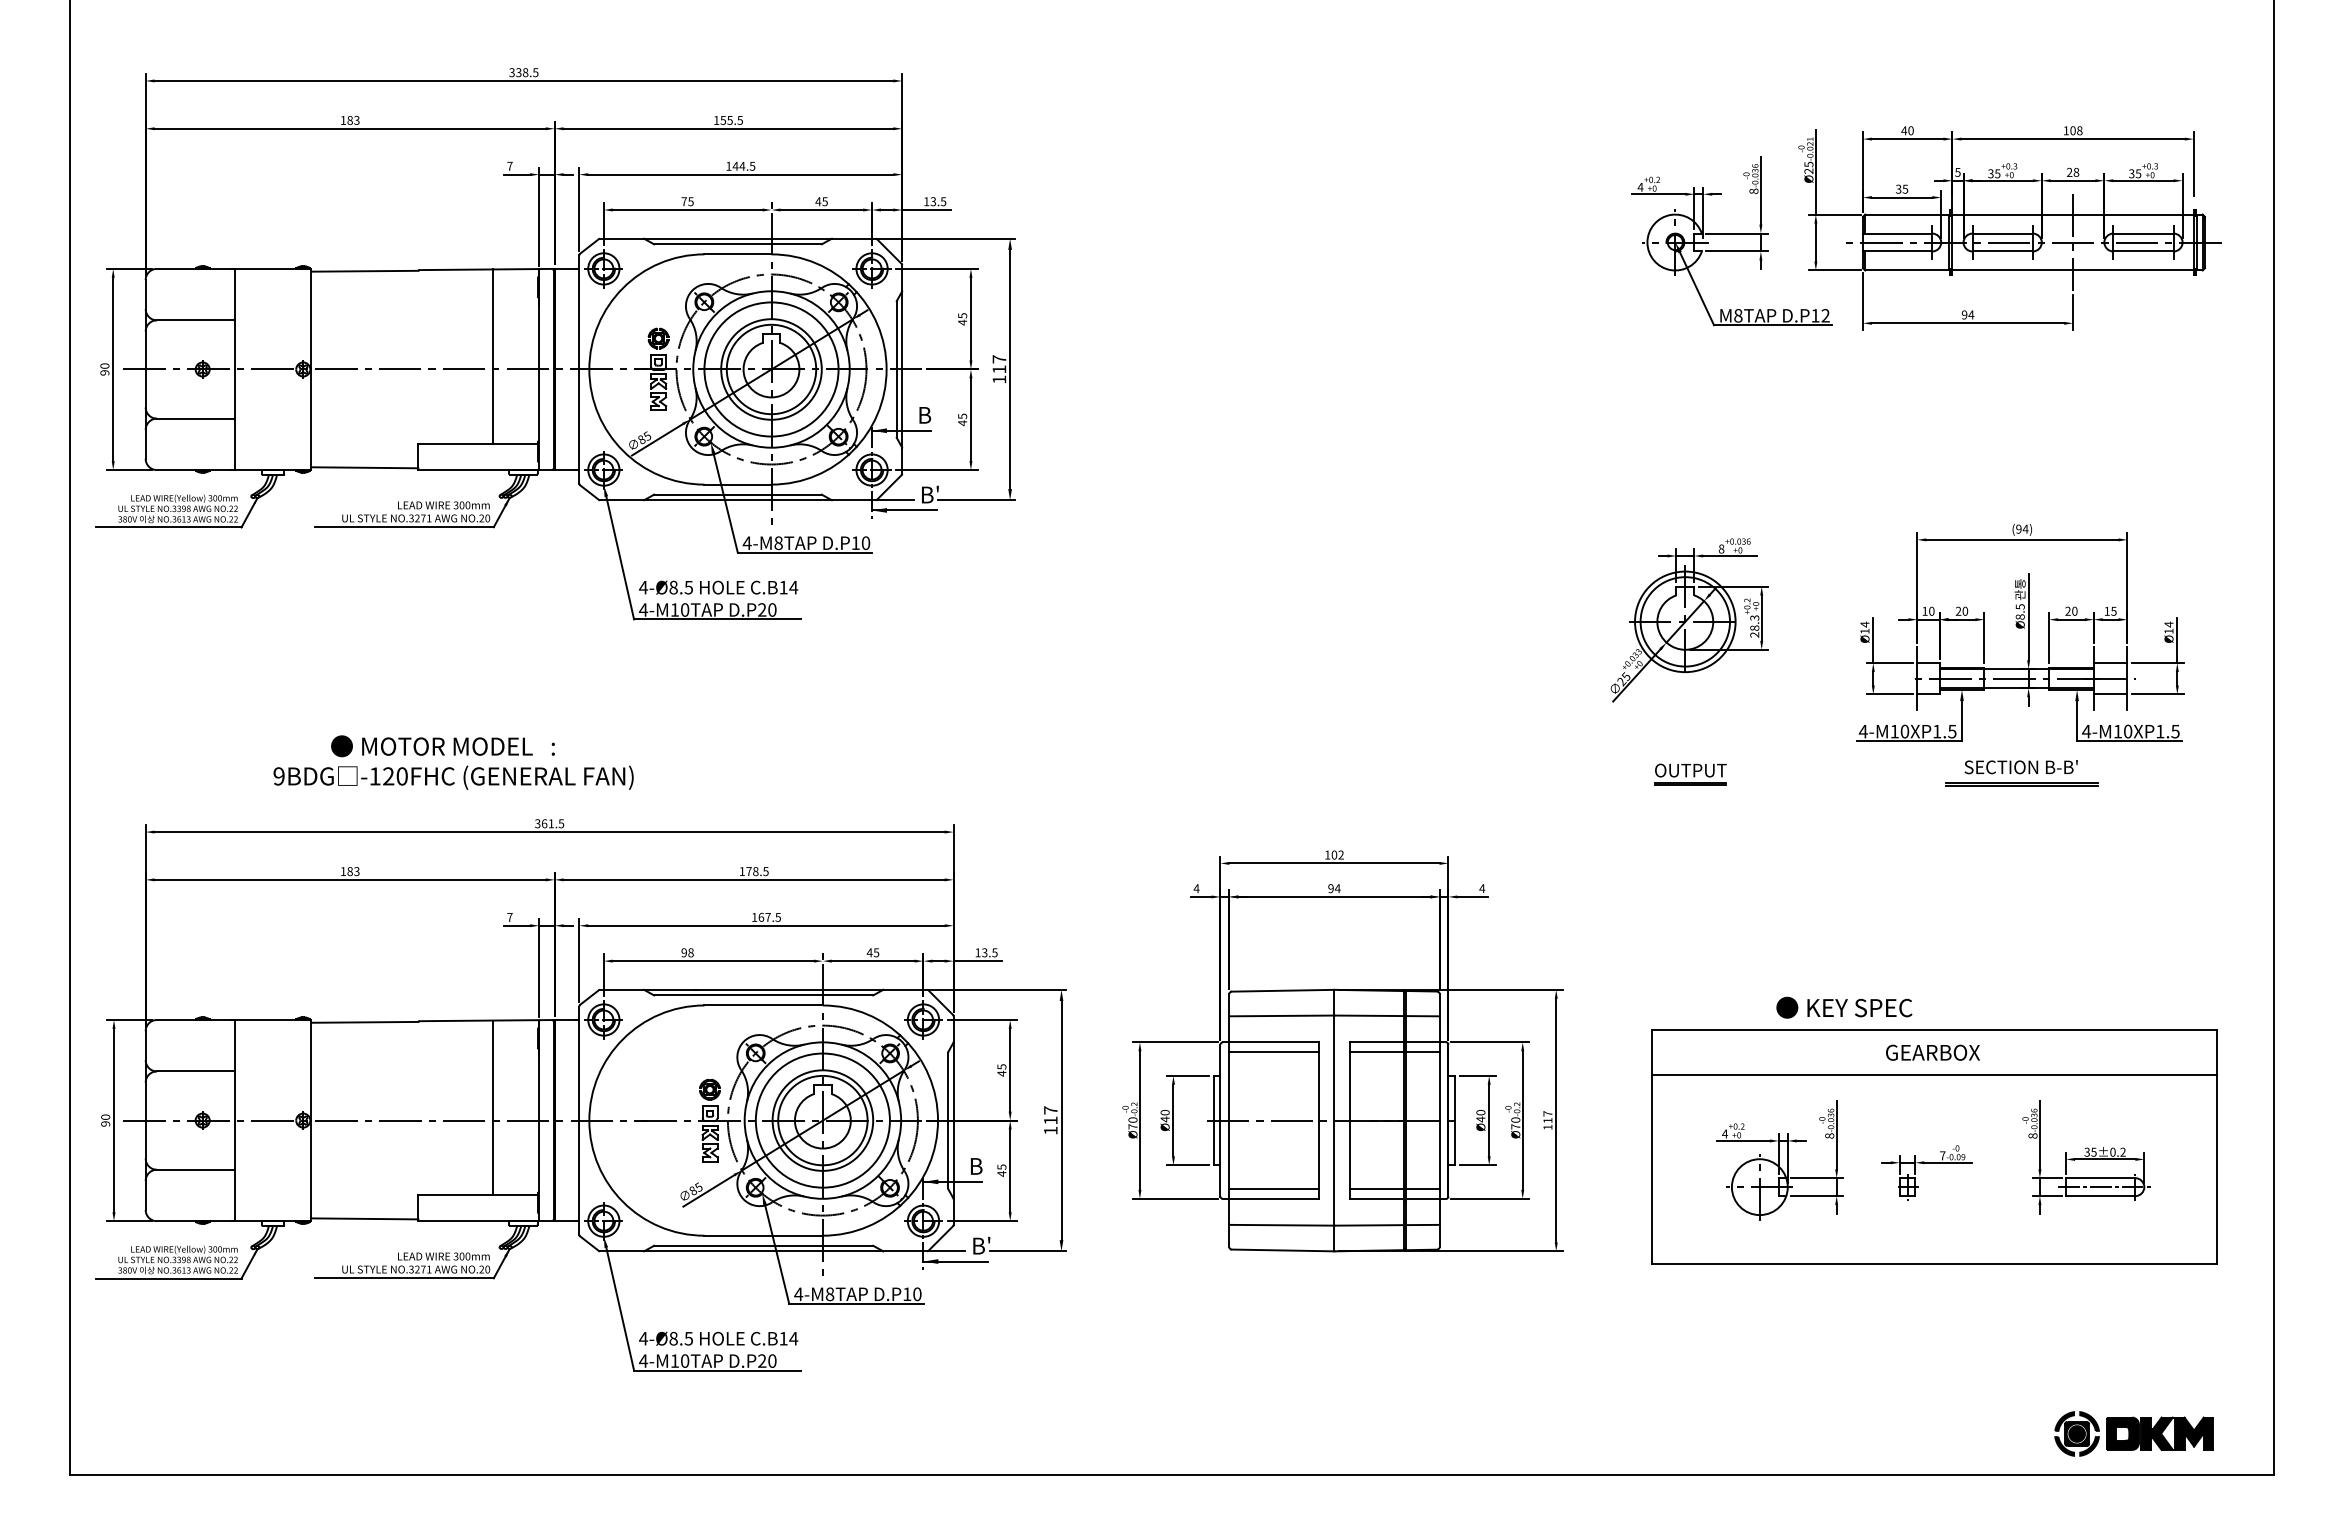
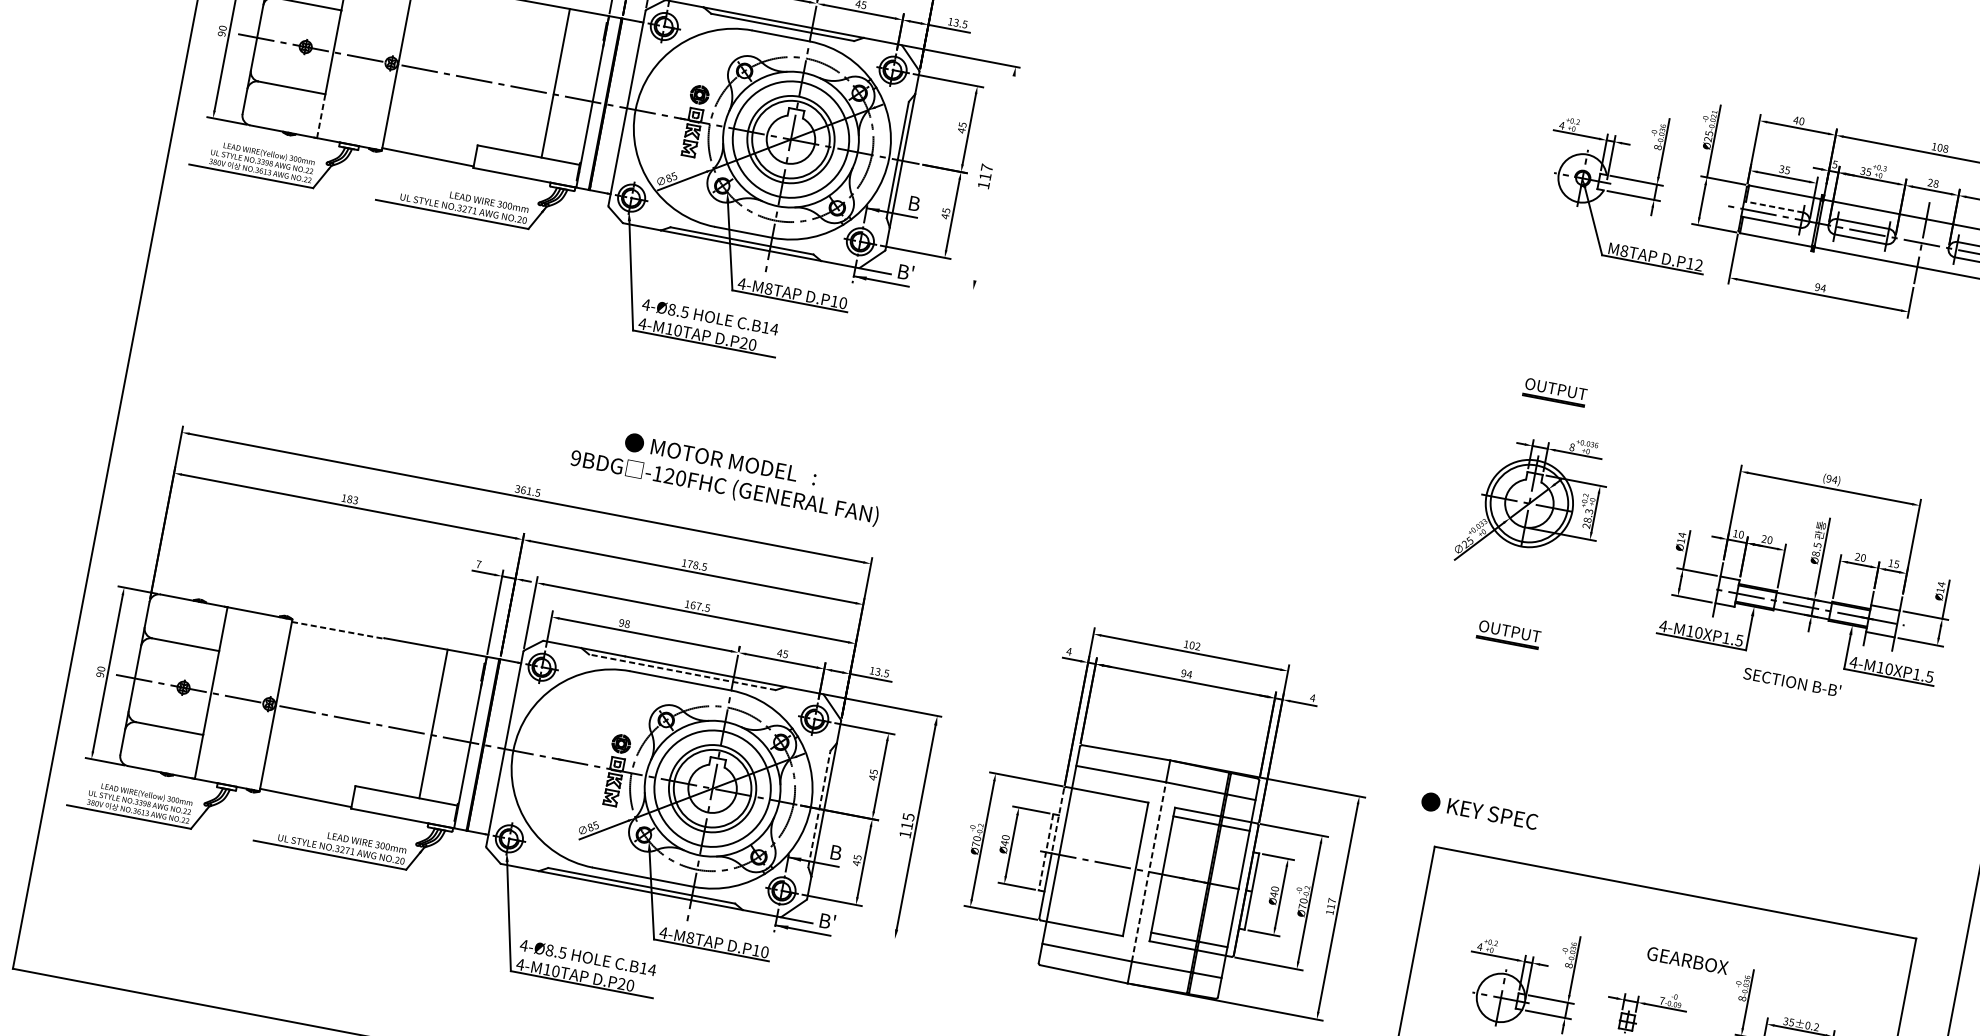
line: (1897, 233) -> (1773, 206), solid -> dashed
line: (1010, 369) -> (994, 178), removed
line: (235, 444) -> (321, 116), solid -> dashed
part: (1690, 490) -> (1555, 392), added
line: (976, 500) -> (944, 284), removed
text: (453, 762) -> (727, 474), moved
line: (2021, 783) -> (1789, 696), removed
line: (763, 995) -> (682, 672), solid -> dashed
text: (1844, 1007) -> (1479, 811), moved
line: (364, 1022) -> (337, 630), solid -> dashed
line: (1273, 1052) -> (1108, 803), removed
text: (1932, 1052) -> (1687, 960), moved
line: (1934, 1075) -> (1668, 931), removed
line: (1220, 1082) -> (1057, 820), solid -> dashed
text: (1050, 1110) -> (908, 817), 117 -> 115
line: (948, 1120) -> (819, 809), solid -> dashed
line: (1213, 1120) -> (1045, 852), solid -> dashed
line: (1334, 1120) -> (1149, 871), solid -> dashed
line: (1273, 1188) -> (1085, 919), removed
line: (1027, 1251) -> (865, 933), removed

